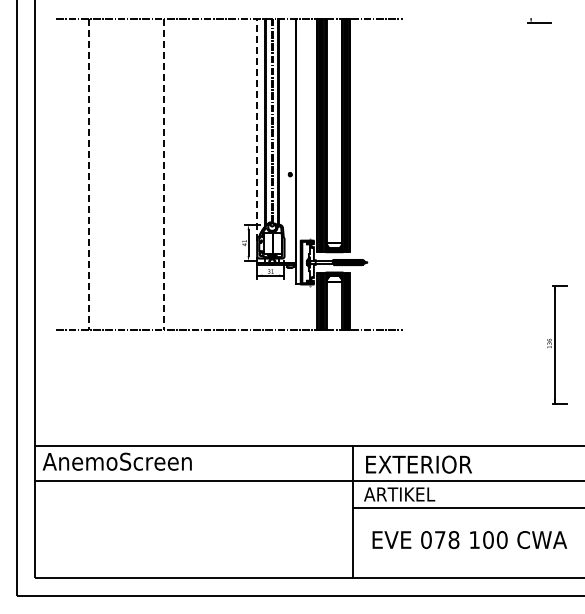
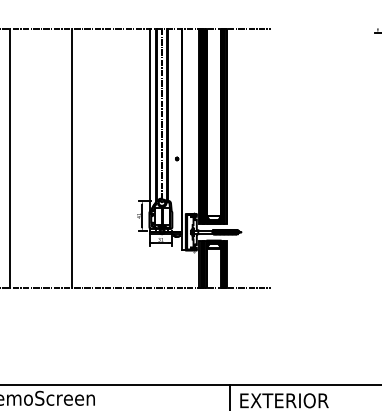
line: (257, 129) -> (149, 121), dashed -> solid
line: (89, 174) -> (9, 158), dashed -> solid
line: (164, 174) -> (72, 158), dashed -> solid

